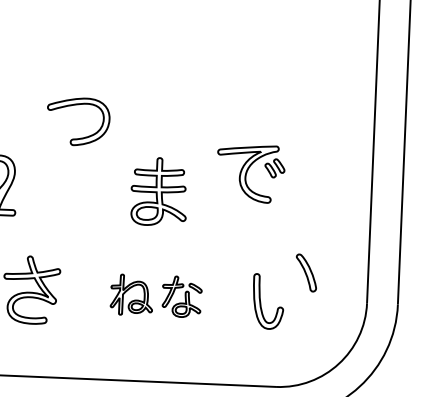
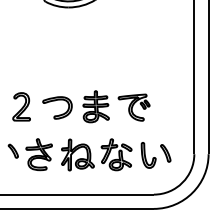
part: (74, 107) -> (55, 101), moved
part: (249, 173) -> (133, 107), moved
part: (305, 273) -> (165, 153), moved
part: (155, 295) -> (96, 154), size x1.67

